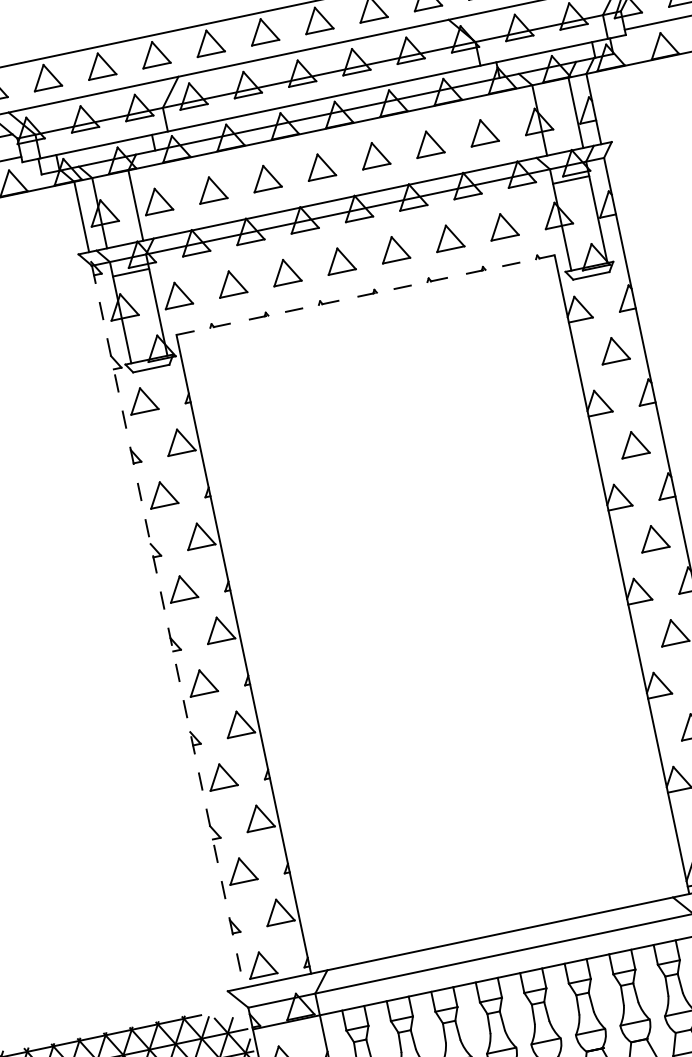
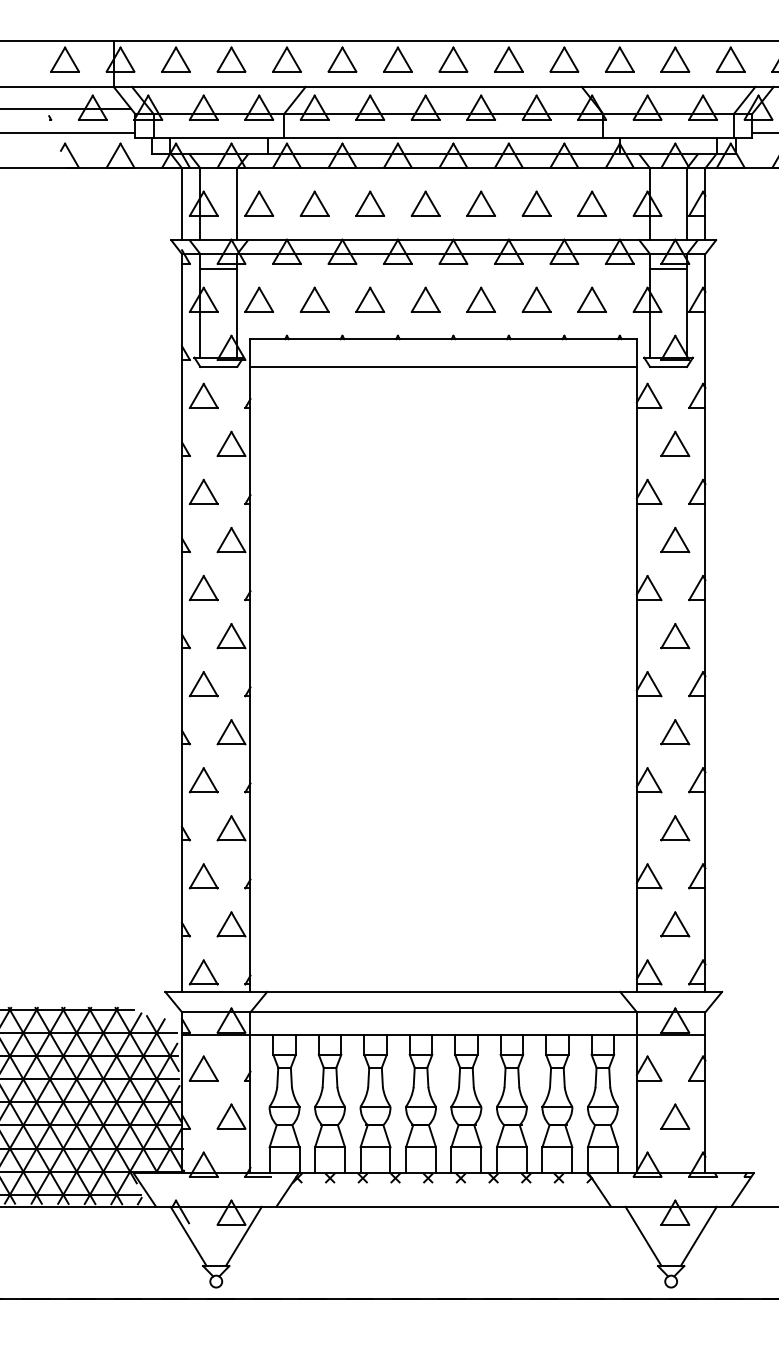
line: (366, 295) -> (444, 339), dashed -> solid
line: (371, 321) -> (443, 366), added
line: (168, 627) -> (182, 623), dashed -> solid

